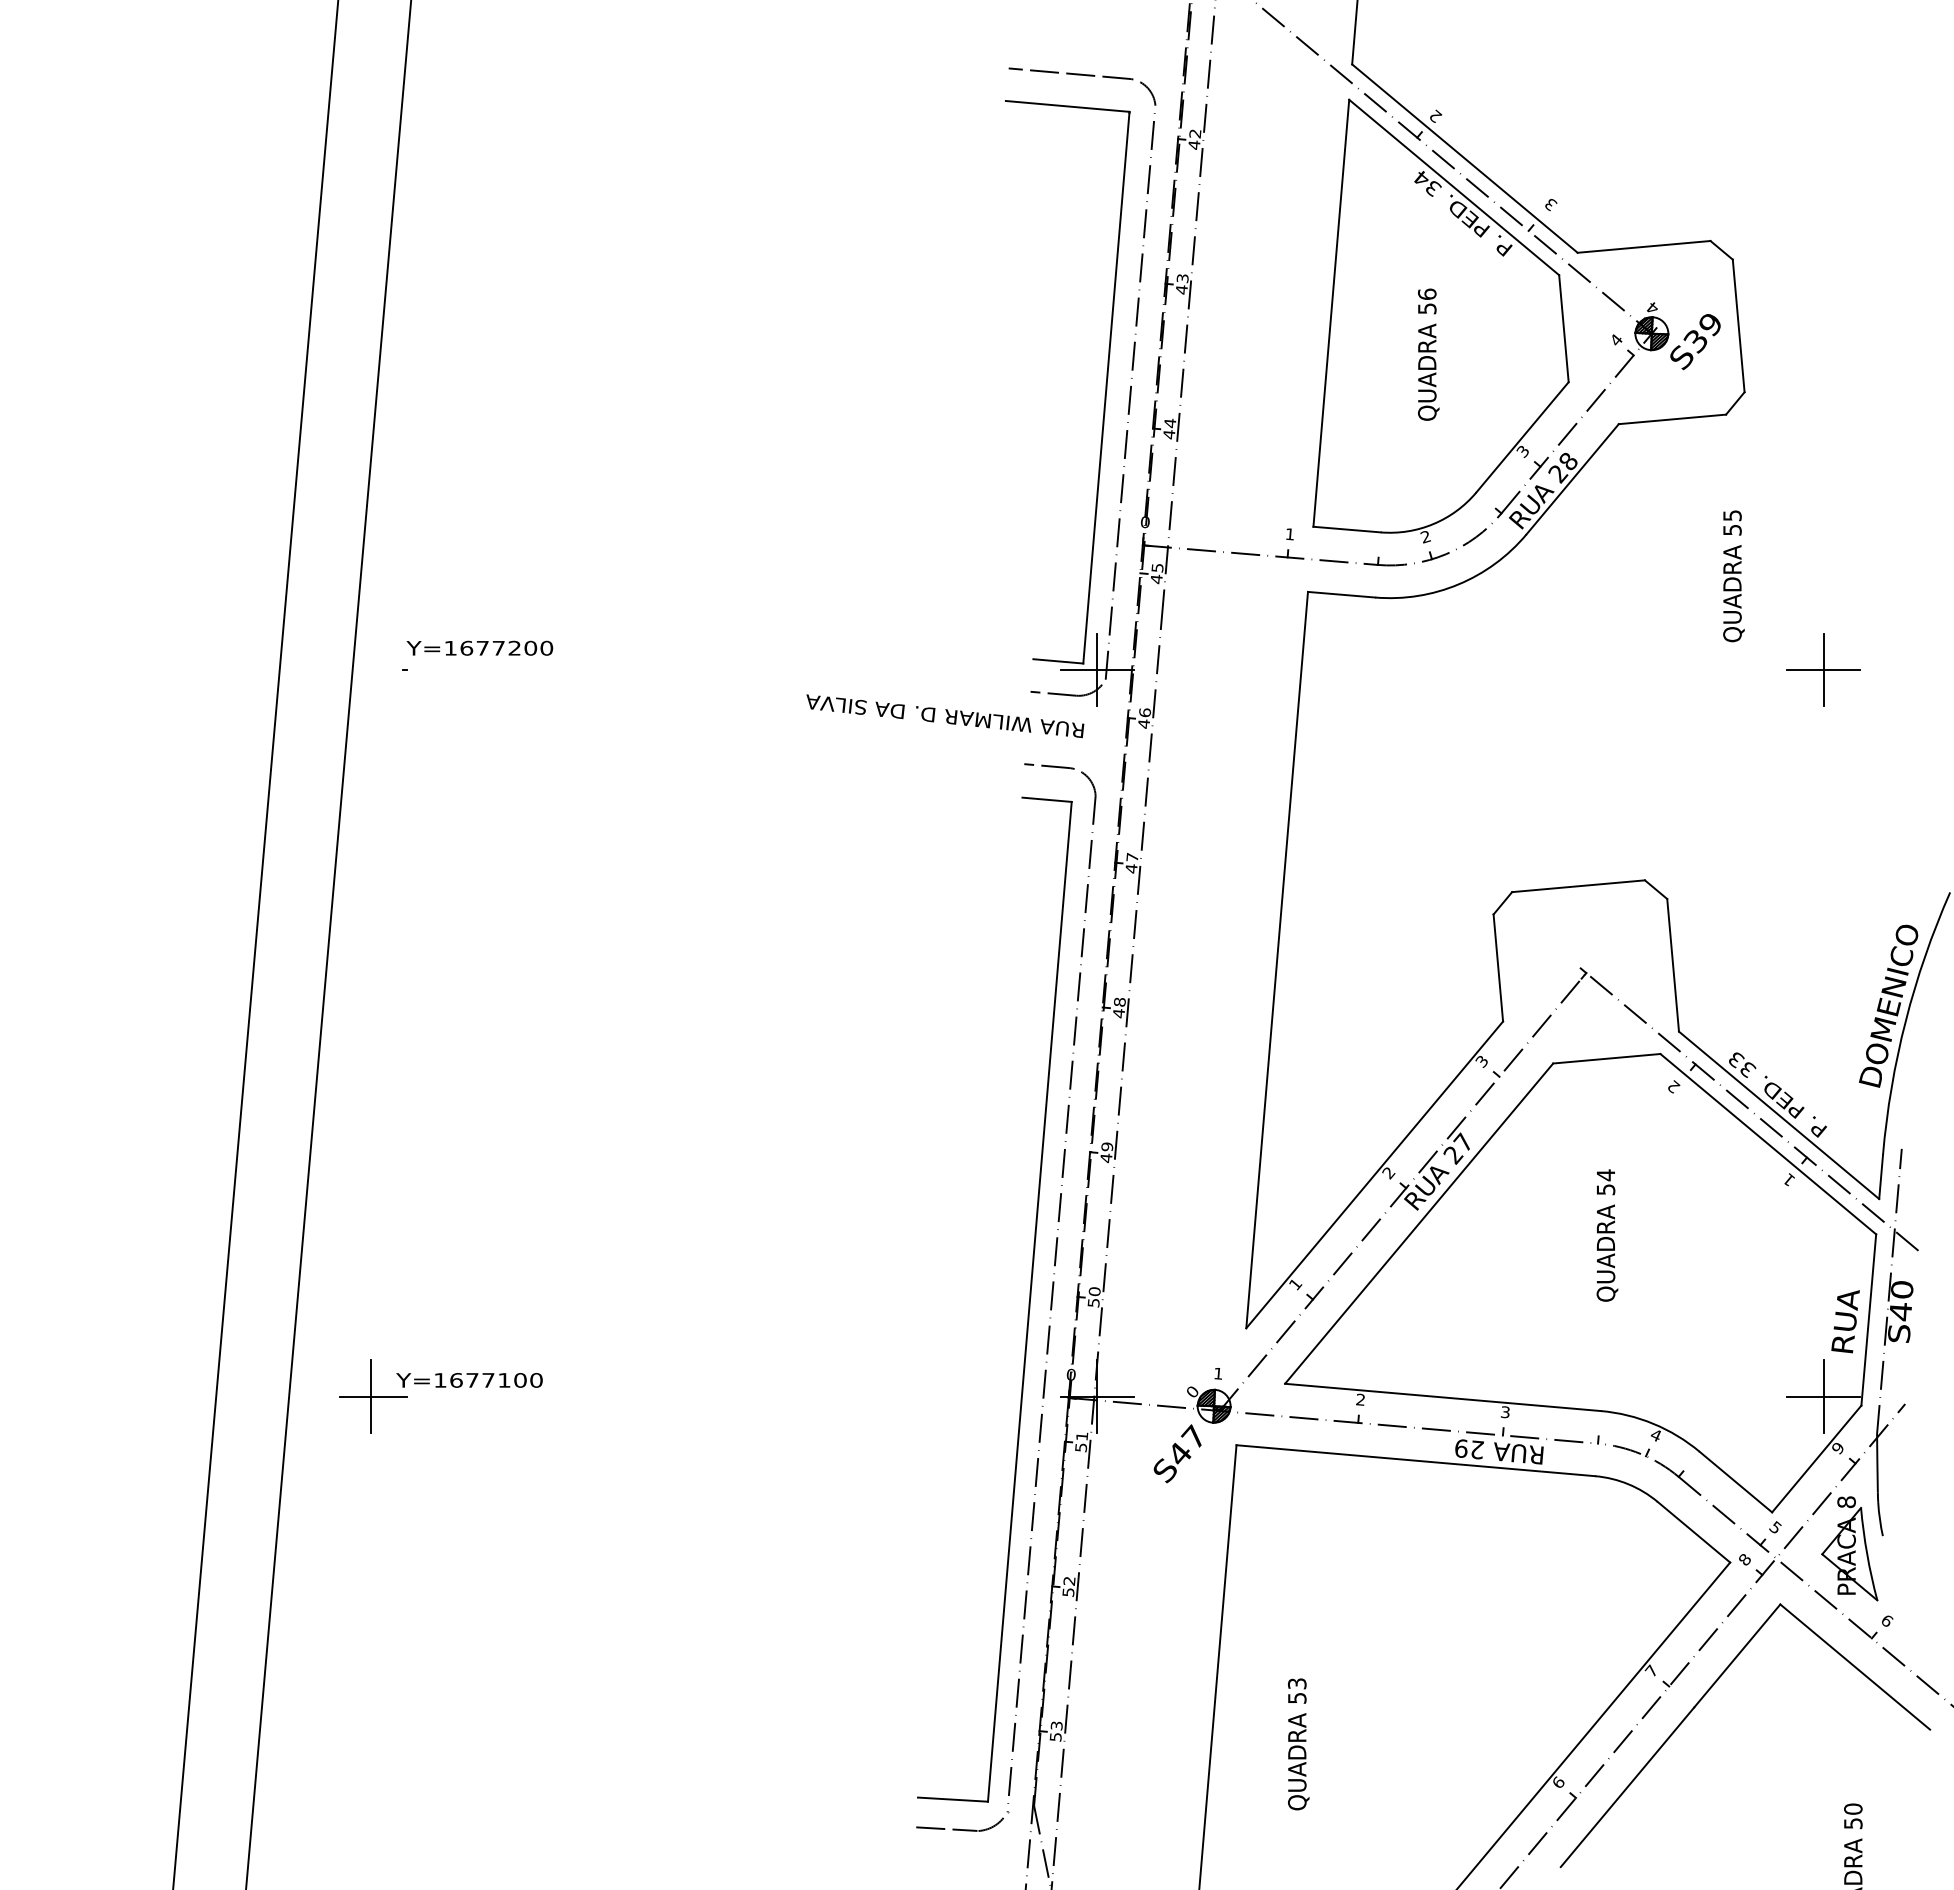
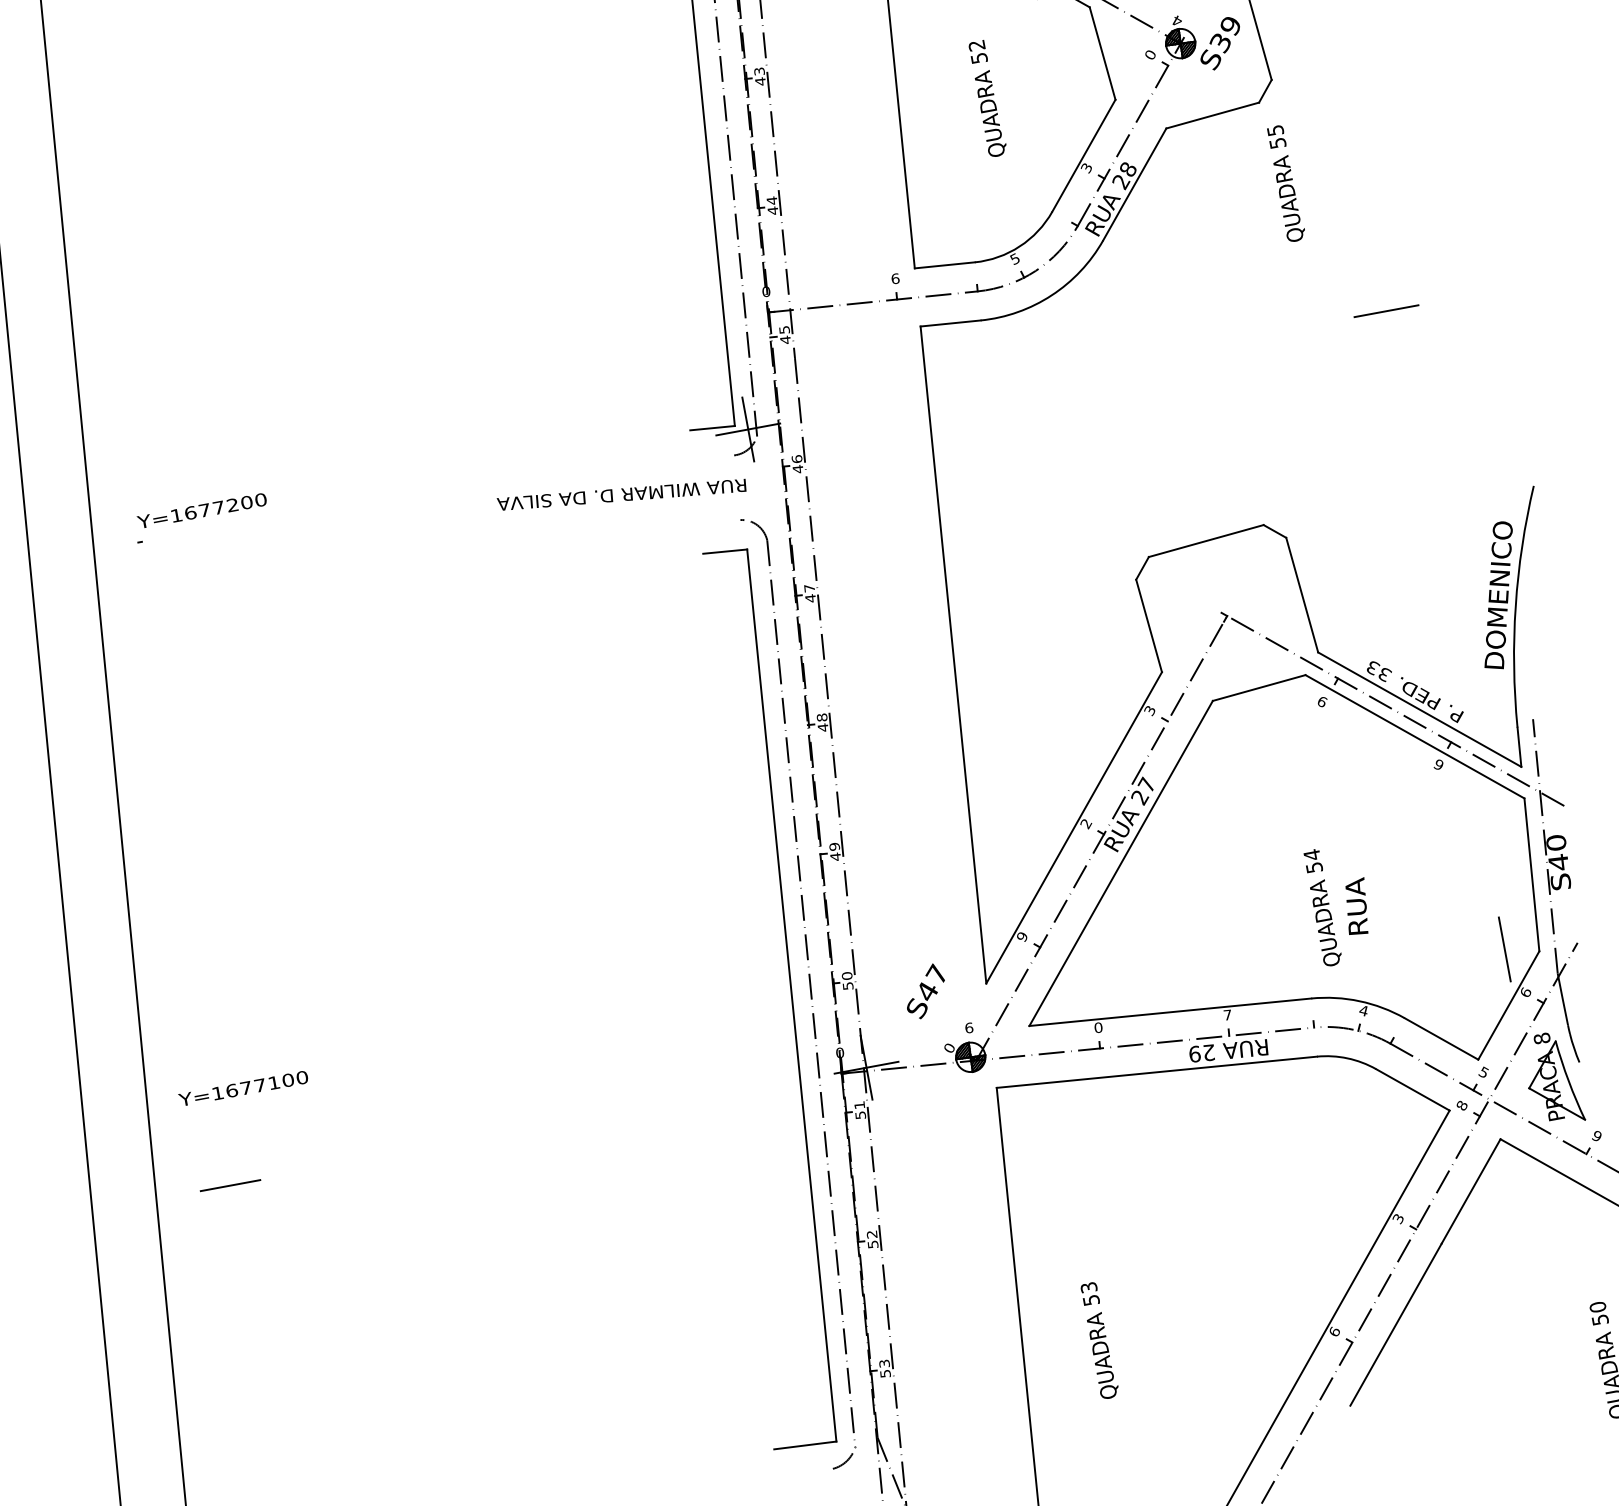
text: (1427, 293) -> (977, 44), 56 -> 52
text: (1616, 339) -> (1150, 54), 4 -> 0
text: (1289, 534) -> (895, 279), 1 -> 6
text: (1425, 536) -> (1014, 258), 2 -> 5
text: (1733, 576) -> (1286, 183), moved
line: (1823, 669) -> (1386, 310), removed
line: (1053, 693) -> (713, 457), removed
line: (1047, 766) -> (720, 522), removed
text: (1674, 1086) -> (1323, 701), 2 -> 9
text: (1788, 1179) -> (1438, 764), 1 -> 6
text: (1607, 1235) -> (1323, 907), moved
text: (1295, 1284) -> (1022, 937), 1 -> 9
text: (1845, 1321) -> (1356, 906), moved
text: (1218, 1373) -> (969, 1027), 1 -> 6
text: (469, 1380) -> (243, 1088), moved
line: (370, 1396) -> (227, 1186), removed
line: (1823, 1396) -> (1504, 949), removed
text: (1360, 1399) -> (1098, 1027), 2 -> 0
text: (1504, 1412) -> (1226, 1015), 3 -> 7
text: (1837, 1448) -> (1525, 992), 9 -> 6
text: (1177, 1453) -> (925, 991), moved
text: (1887, 1620) -> (1597, 1135), 6 -> 9
text: (1650, 1670) -> (1397, 1218), 7 -> 3
line: (946, 1828) -> (804, 1471), removed

